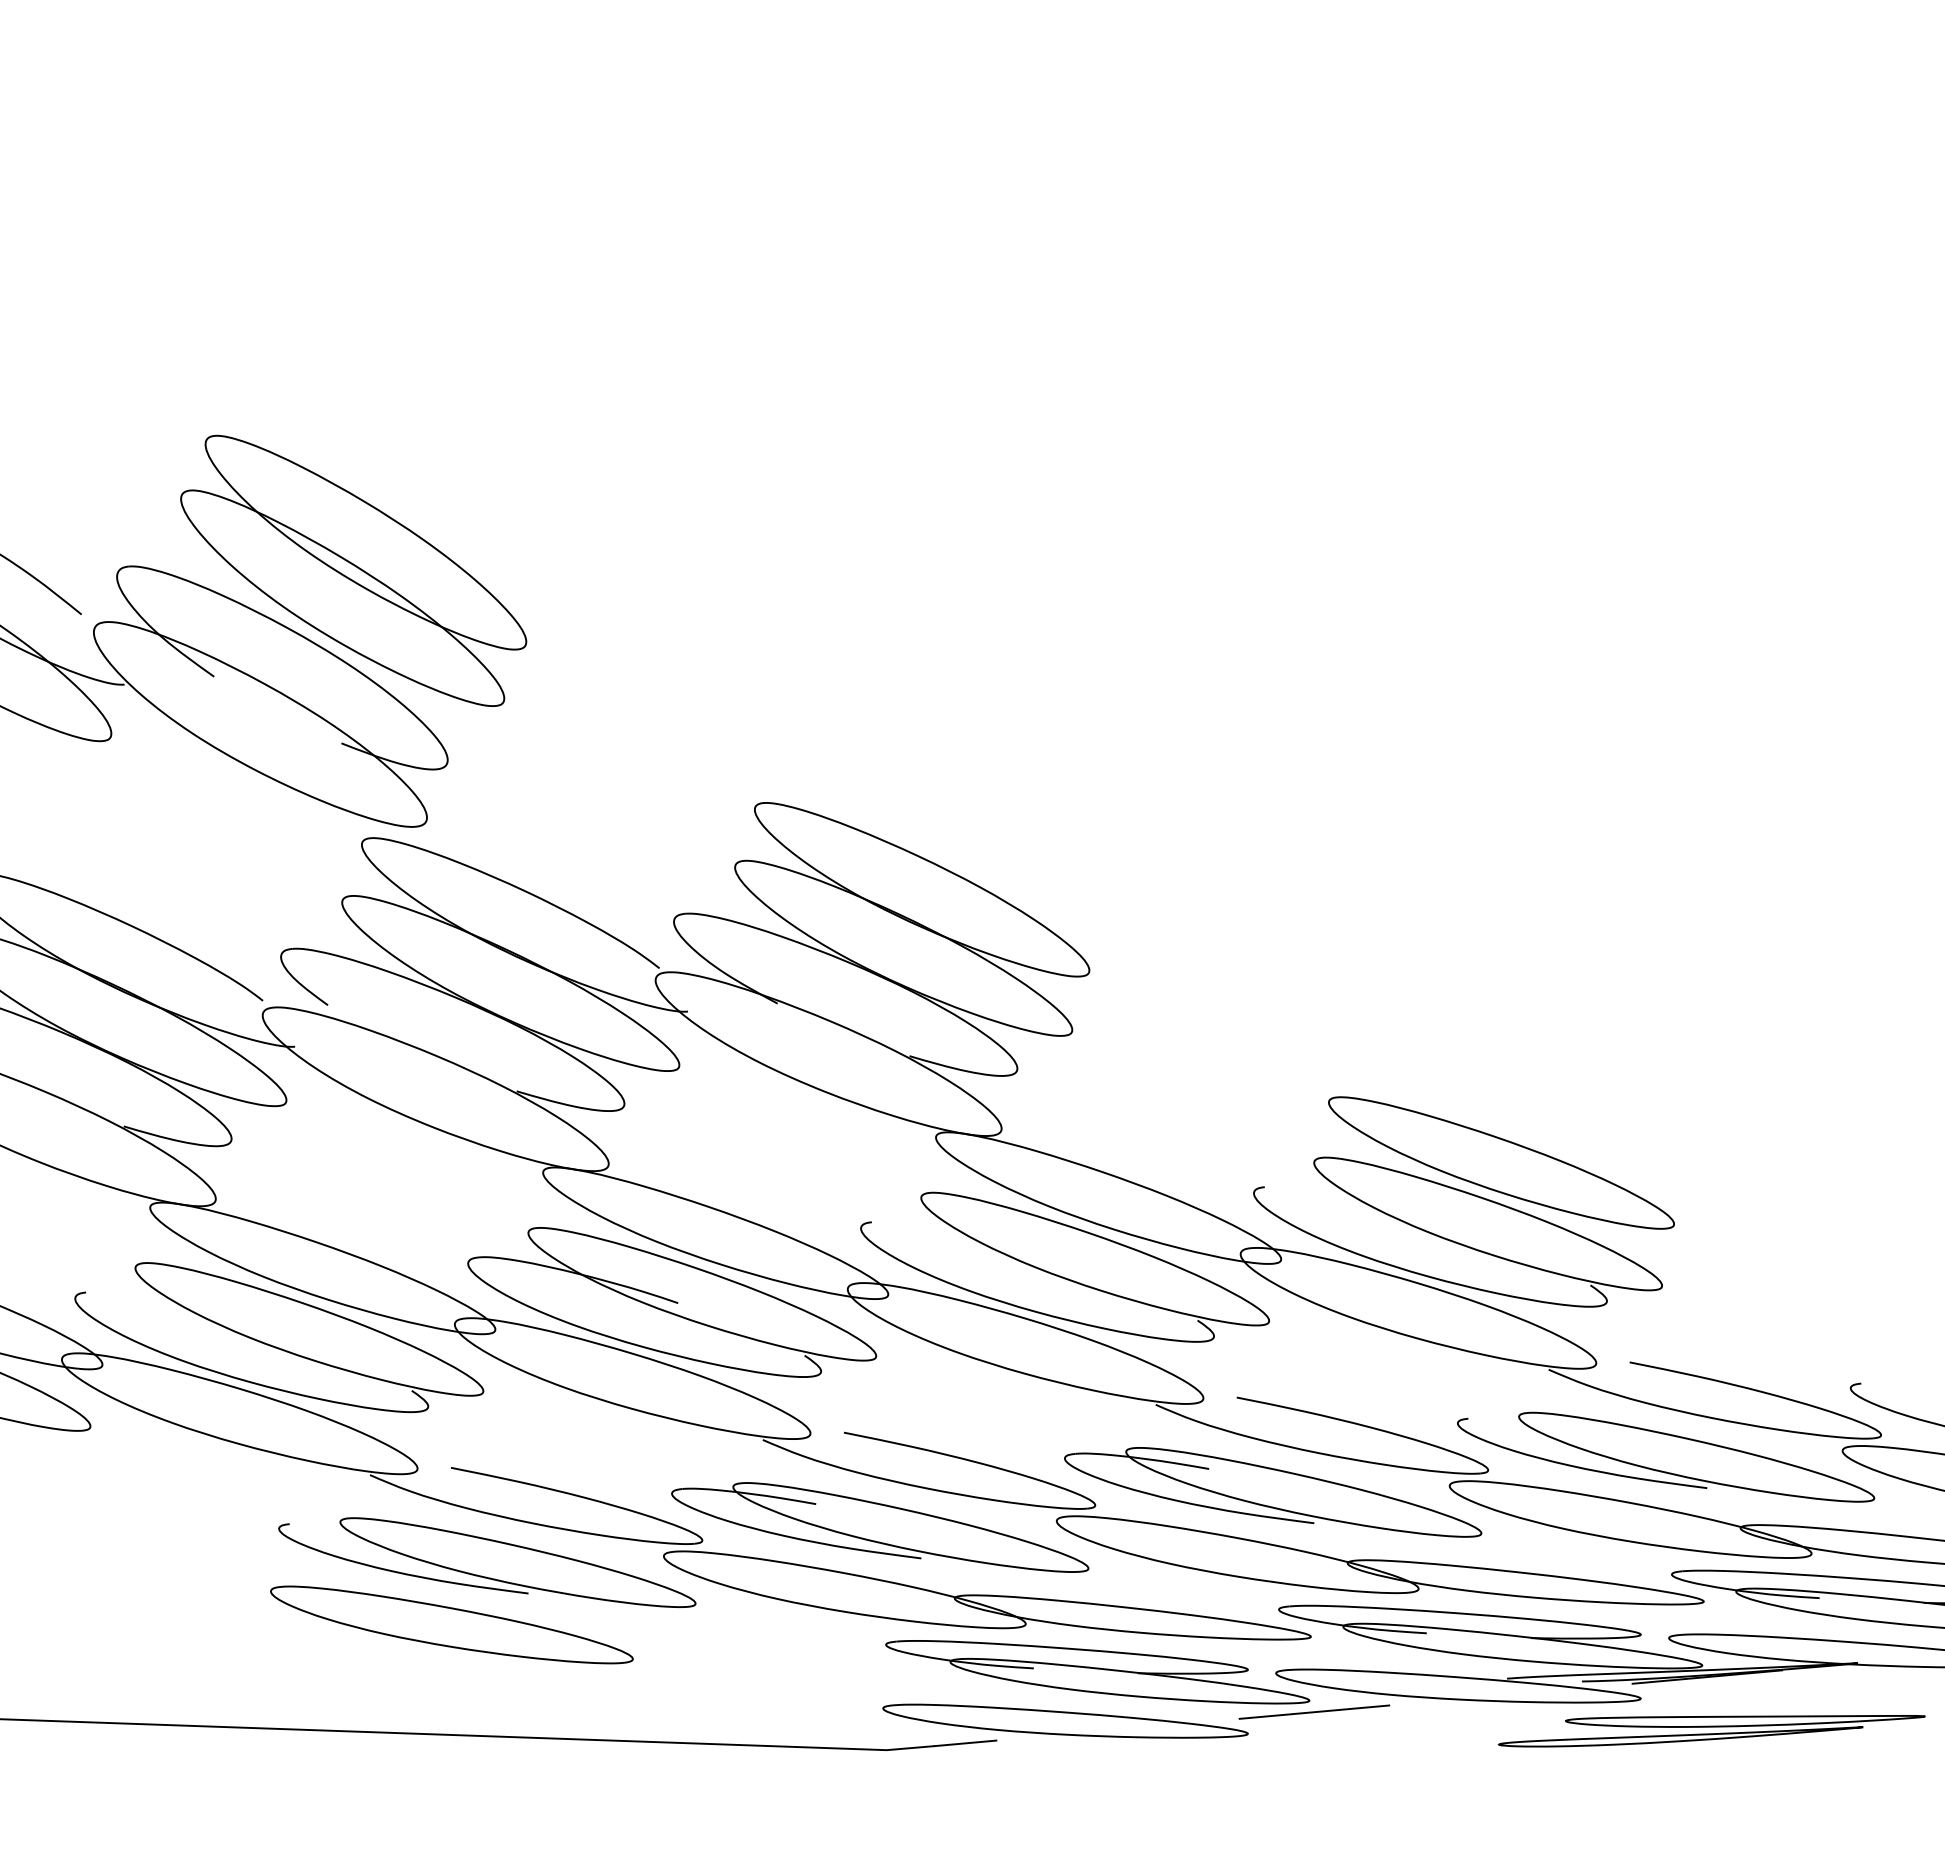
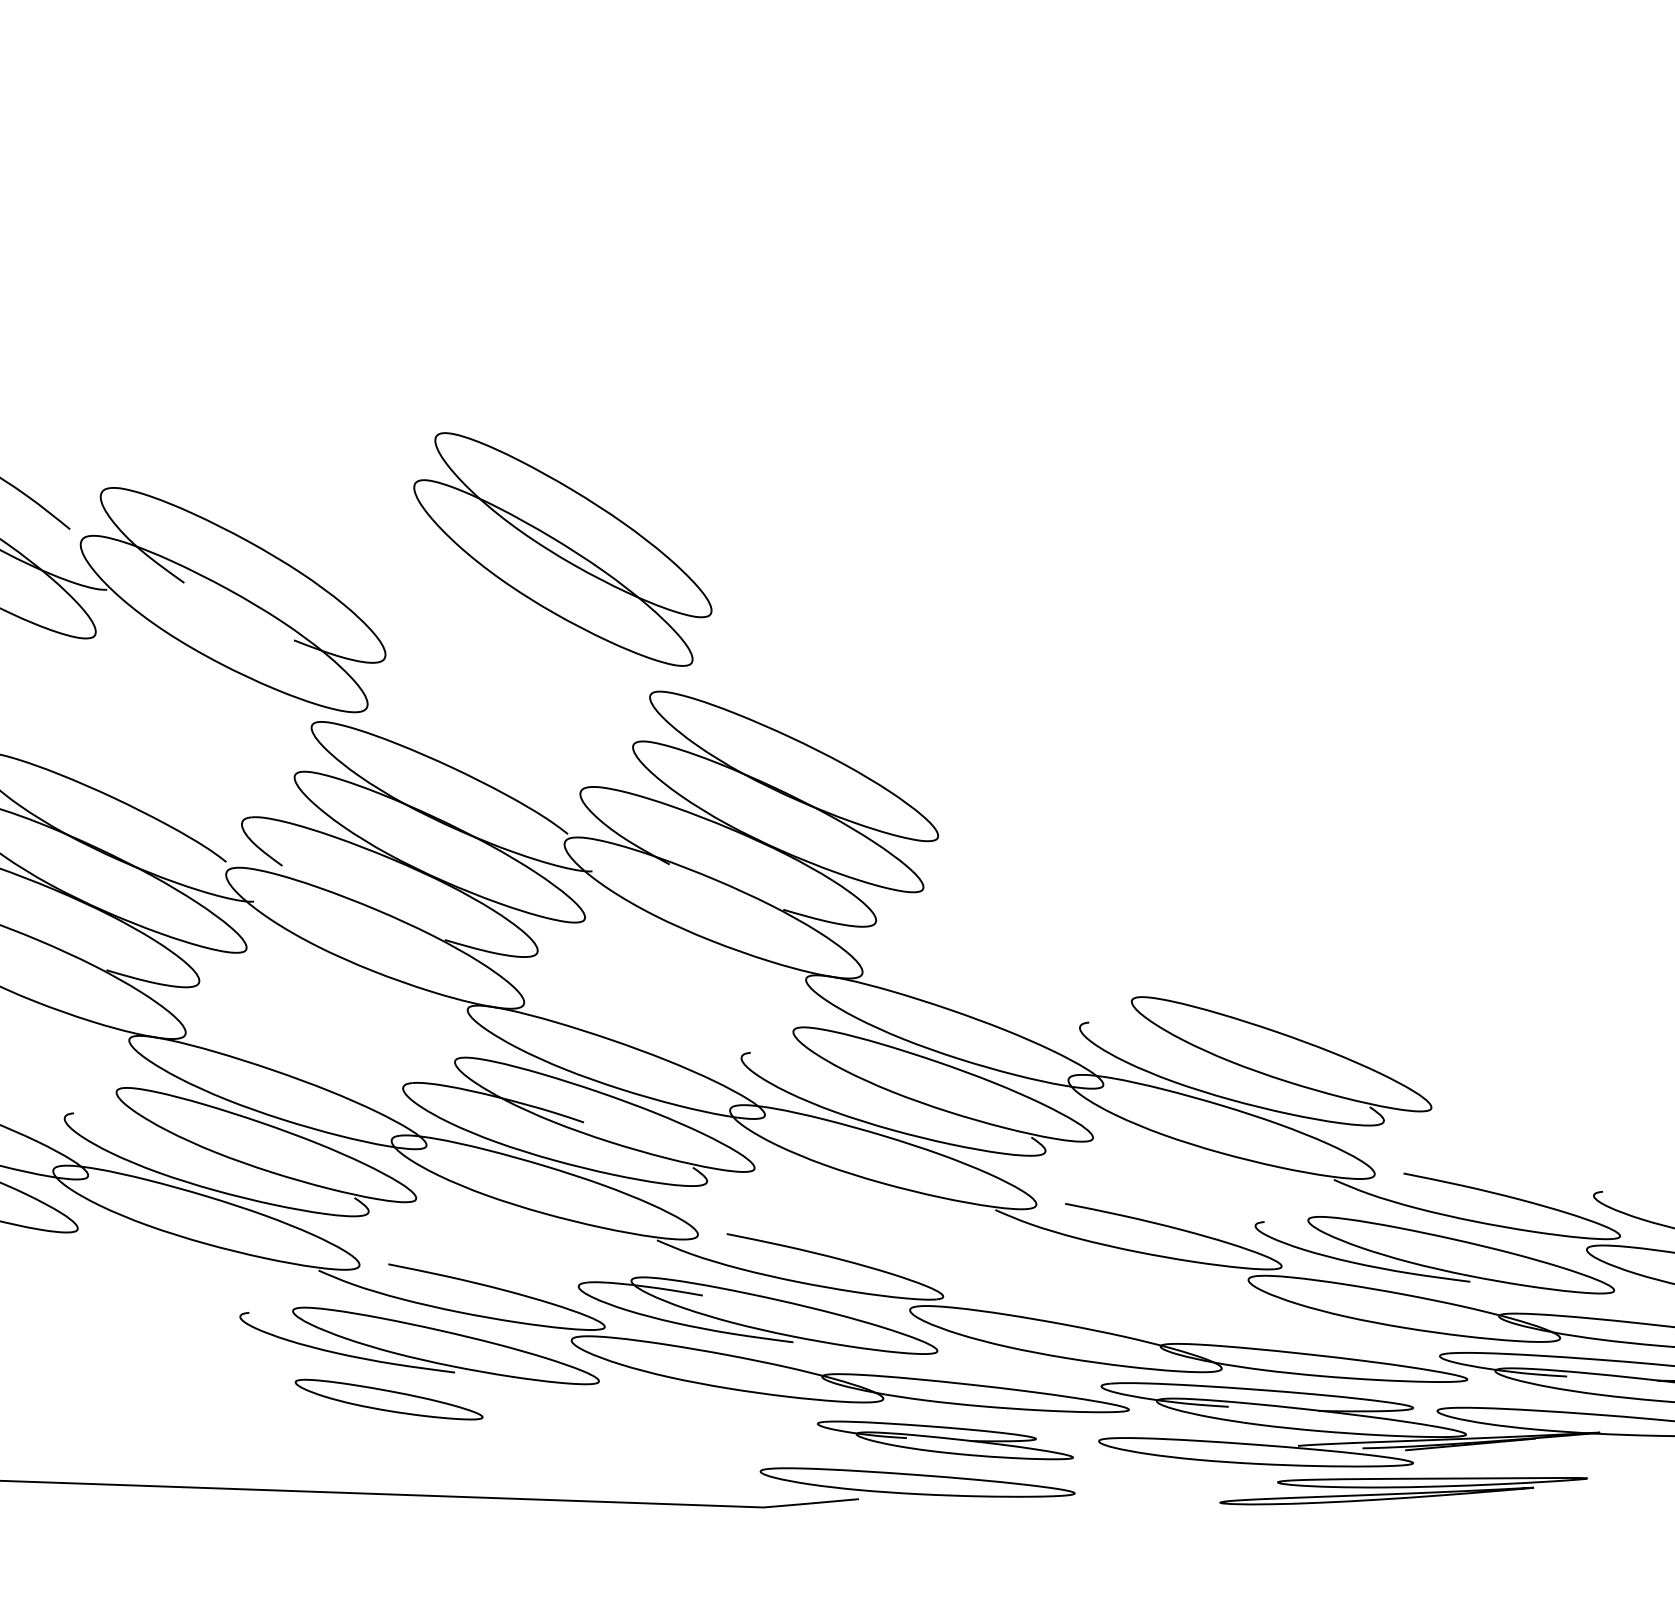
part: (353, 570) -> (562, 549), moved
part: (1501, 1162) -> (1293, 1001), removed
part: (1273, 1492) -> (1096, 1285), removed
part: (451, 1624) -> (388, 1399), size x0.6
part: (1097, 1672) -> (945, 1440), size x0.7
line: (1314, 1711) -> (1132, 1474), removed
part: (1711, 1731) -> (1403, 1491), moved

